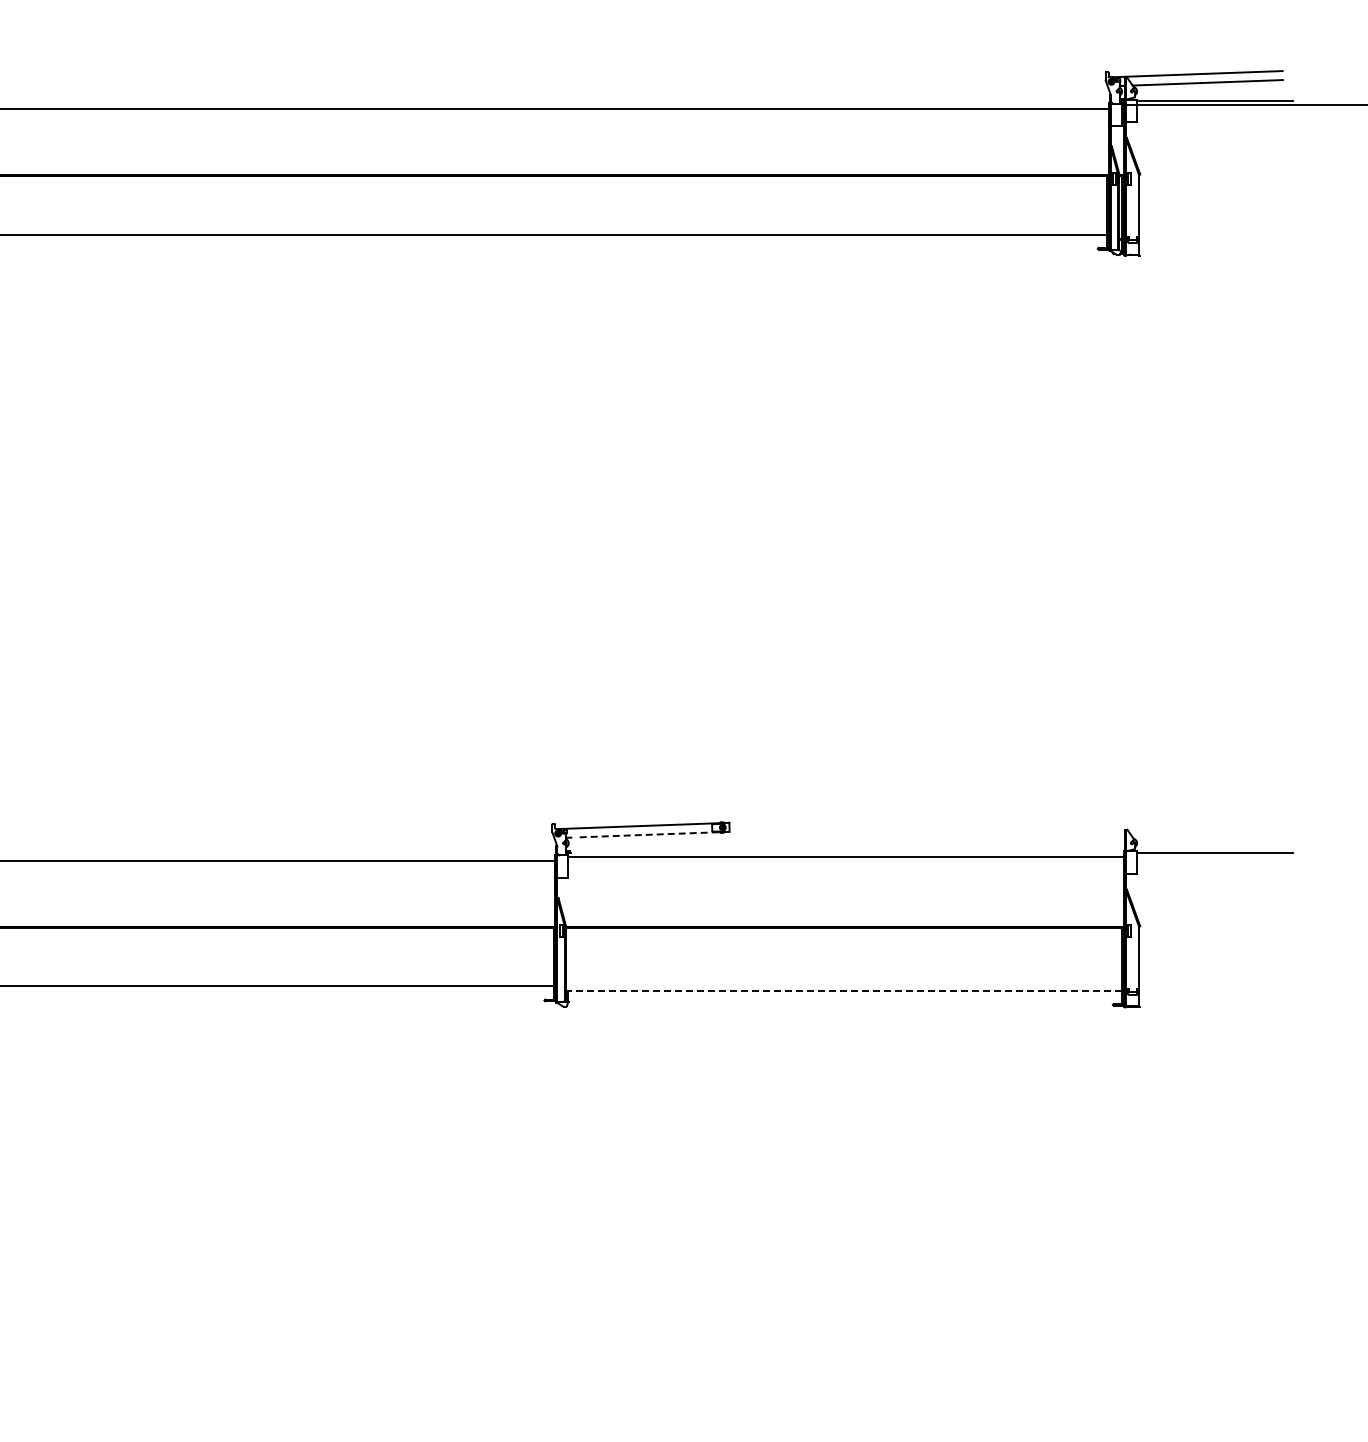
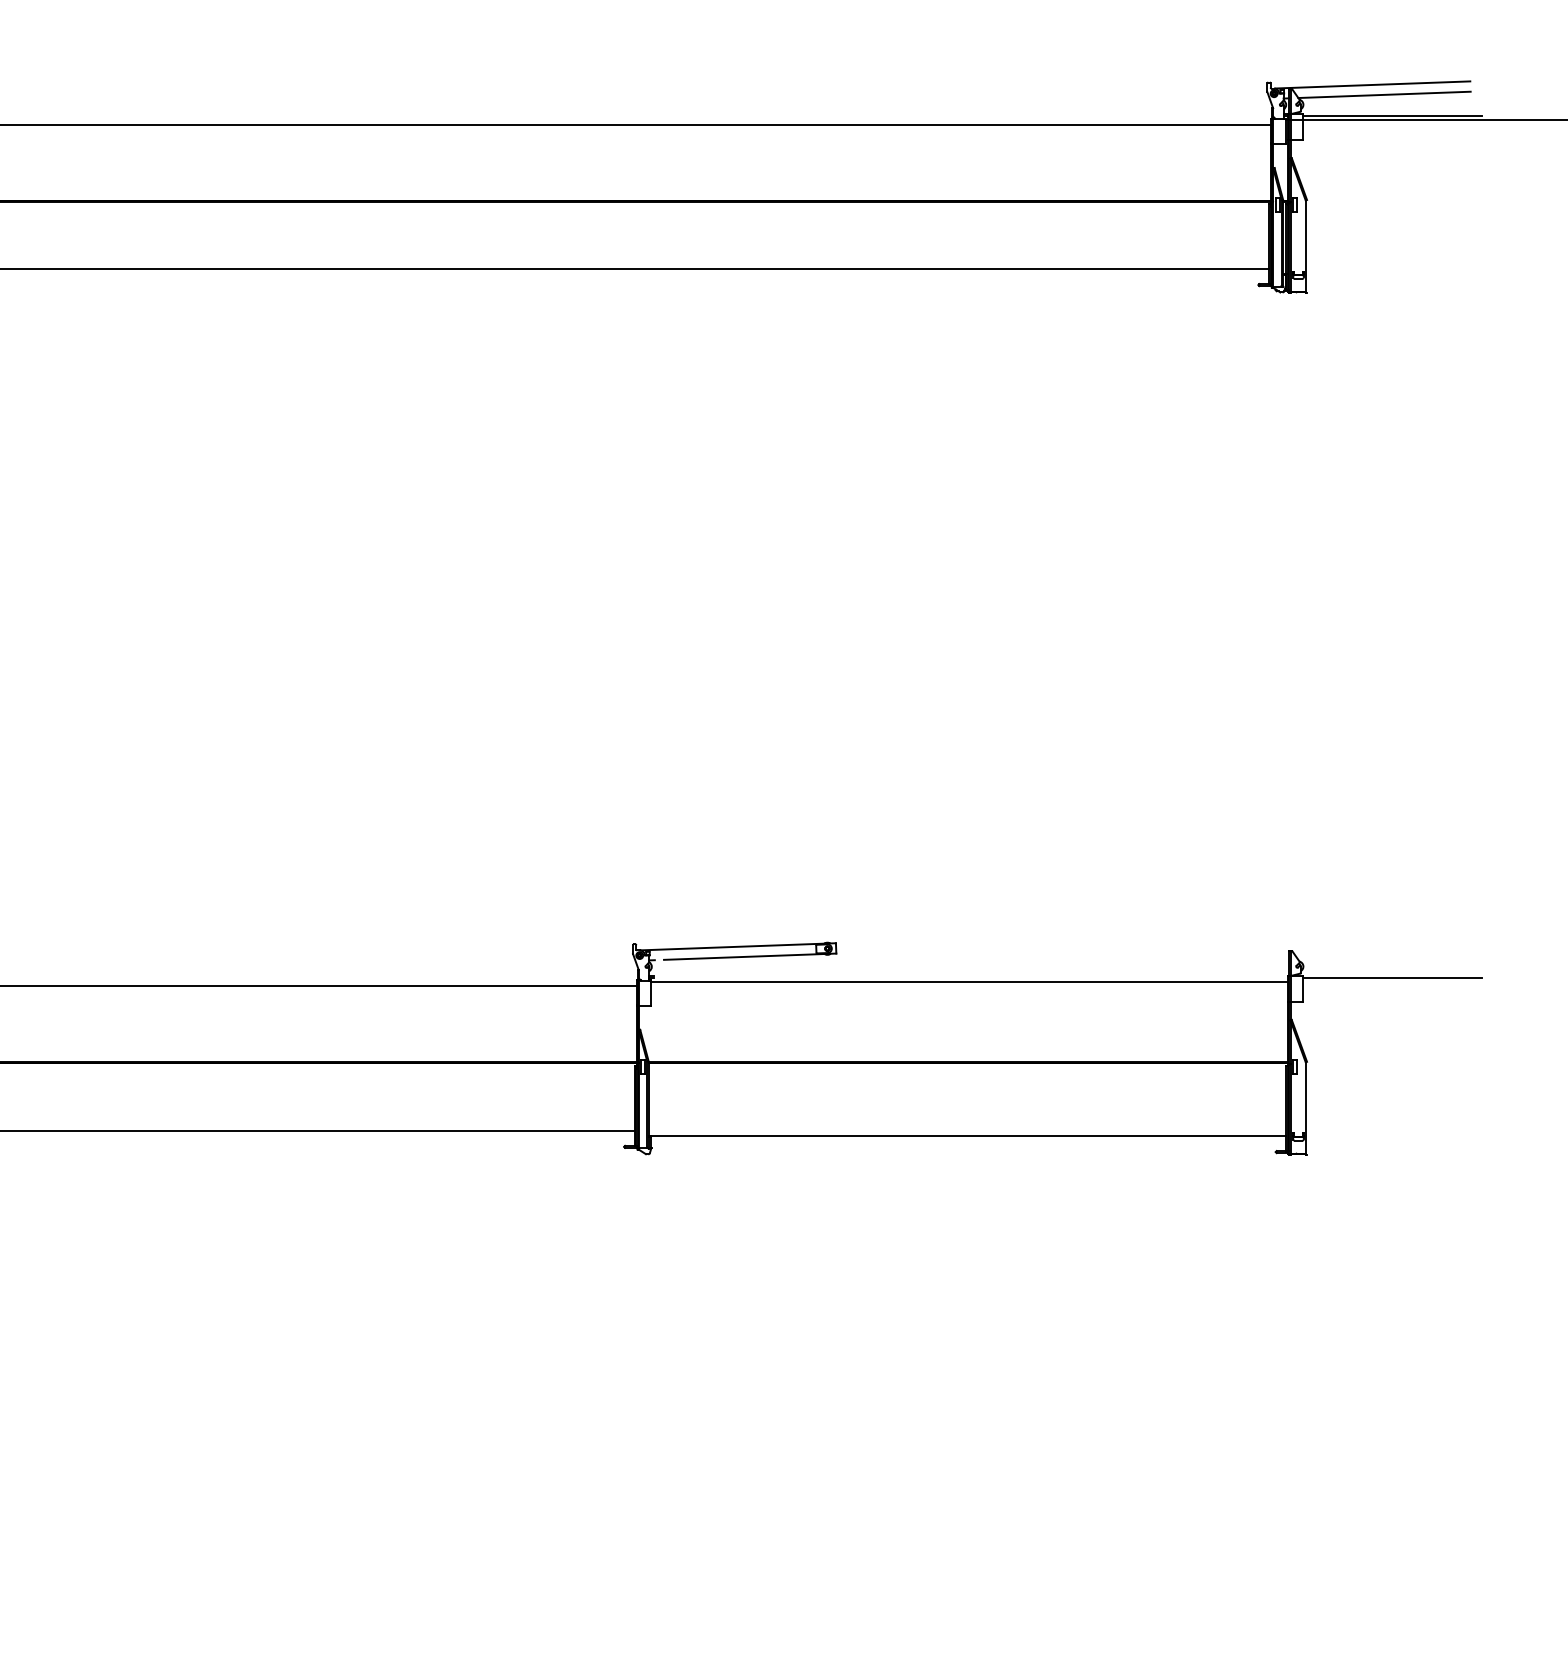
line: (653, 834) -> (749, 956), dashed -> solid
line: (843, 990) -> (966, 1135), dashed -> solid

